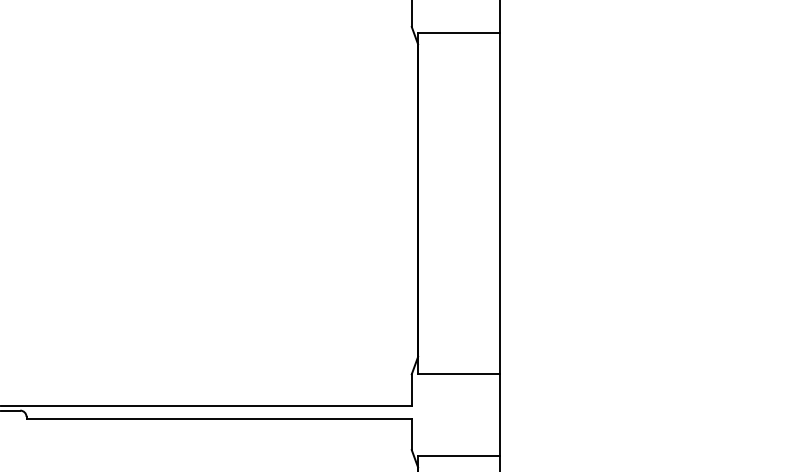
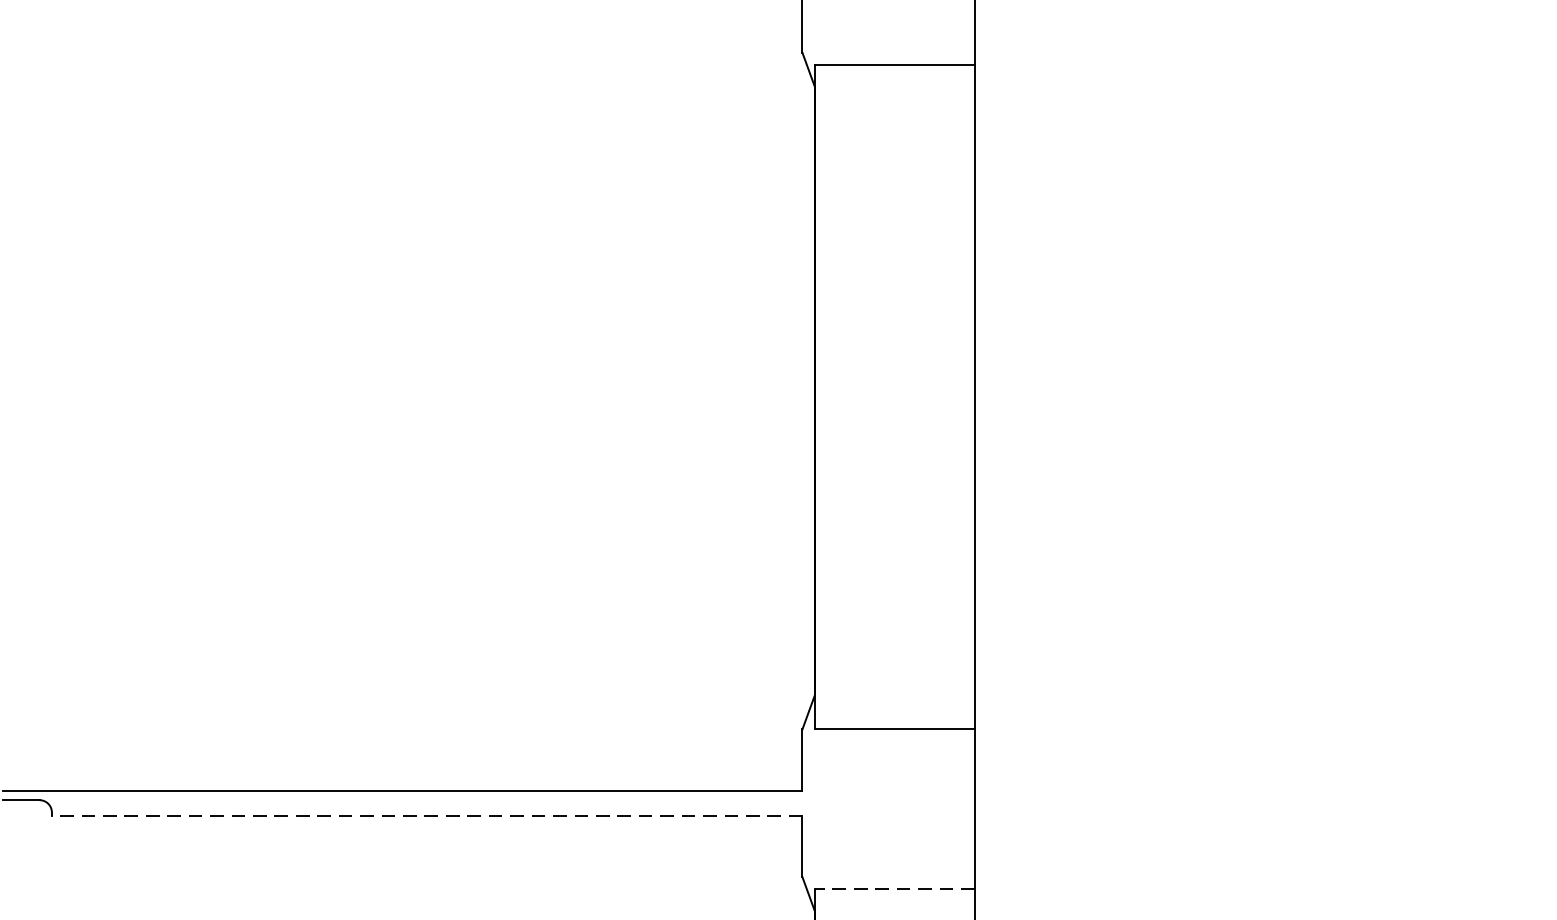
line: (219, 418) -> (427, 815), solid -> dashed
line: (458, 456) -> (893, 889), solid -> dashed

